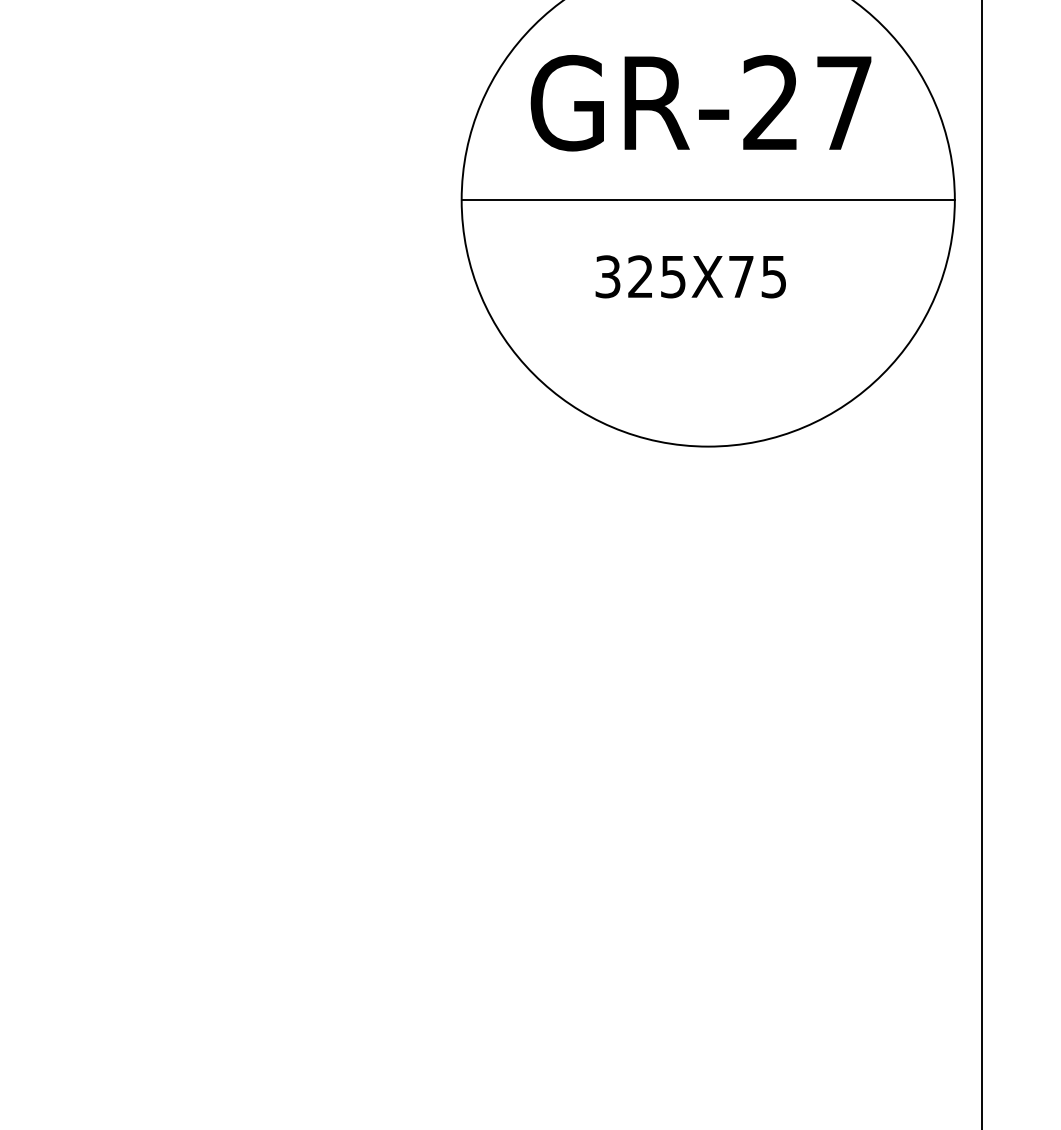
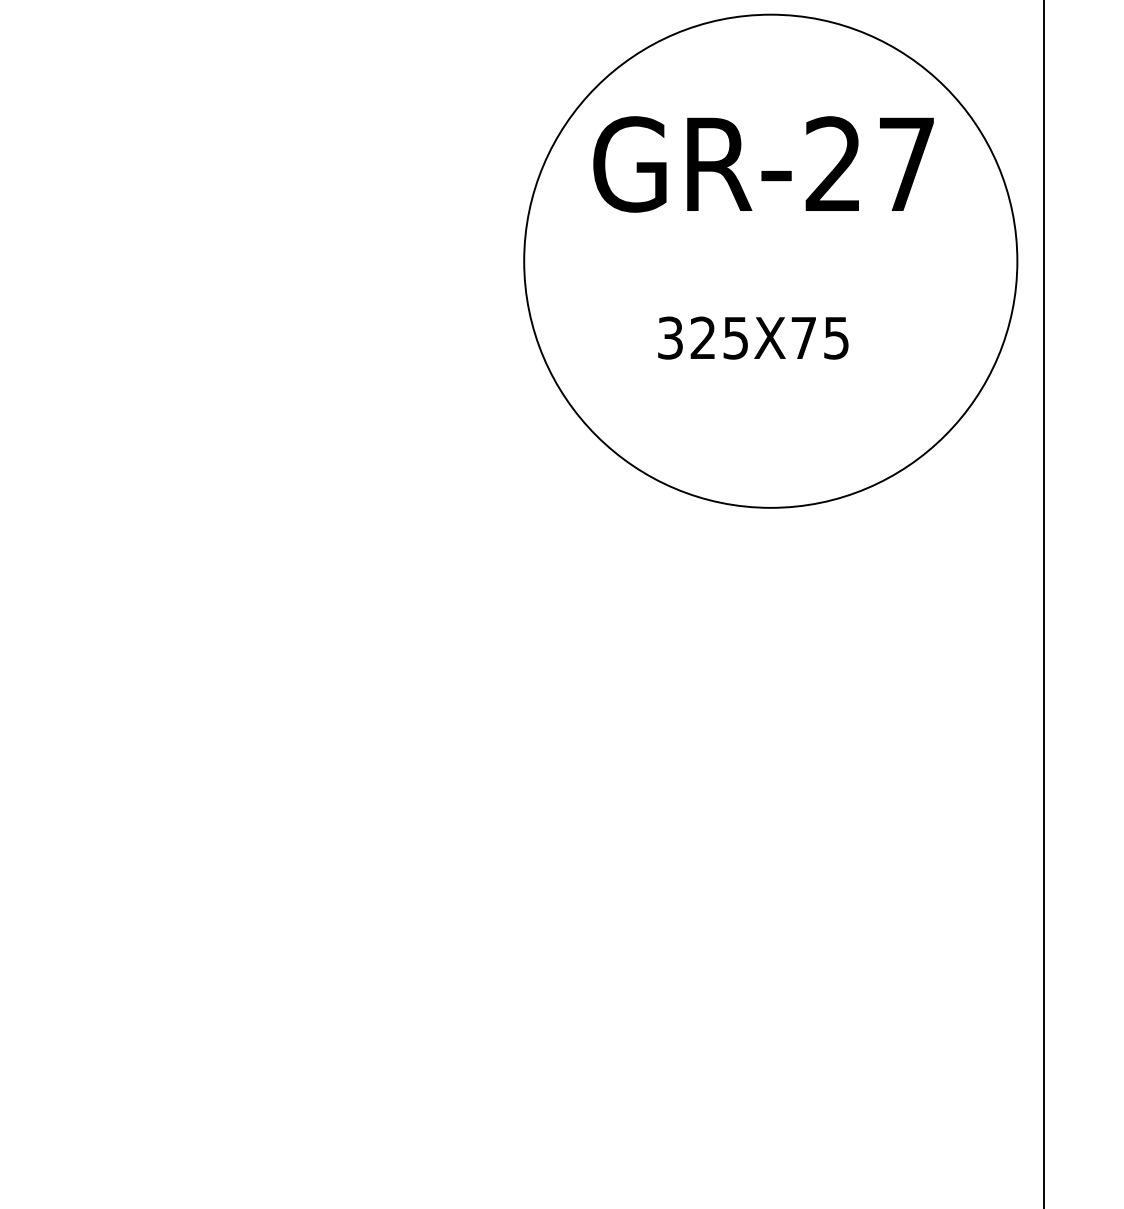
line: (707, 200) -> (770, 261), removed

